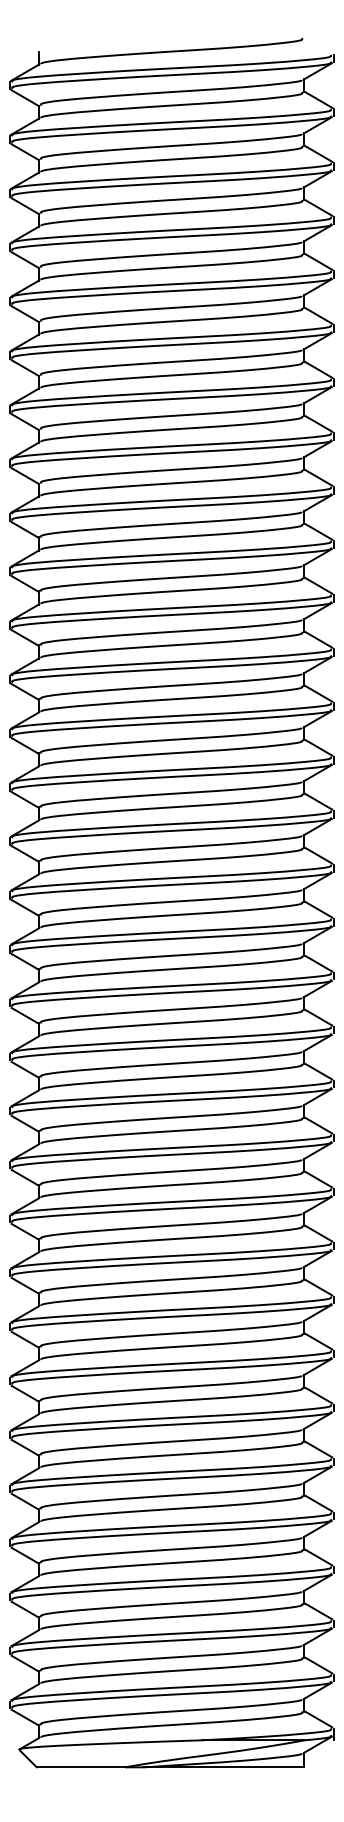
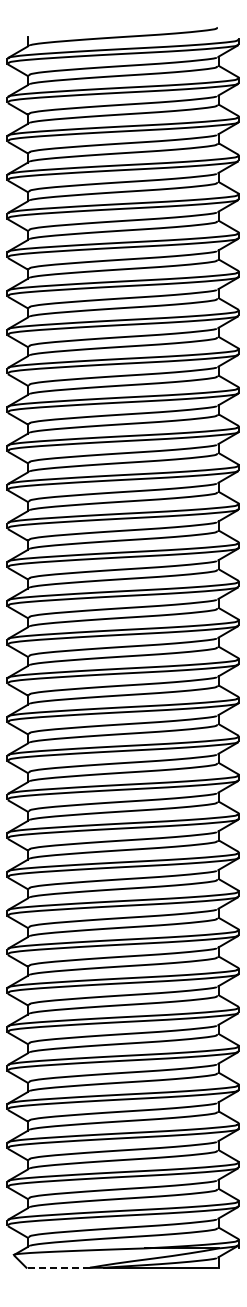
line: (81, 1766) -> (58, 1267), solid -> dashed

